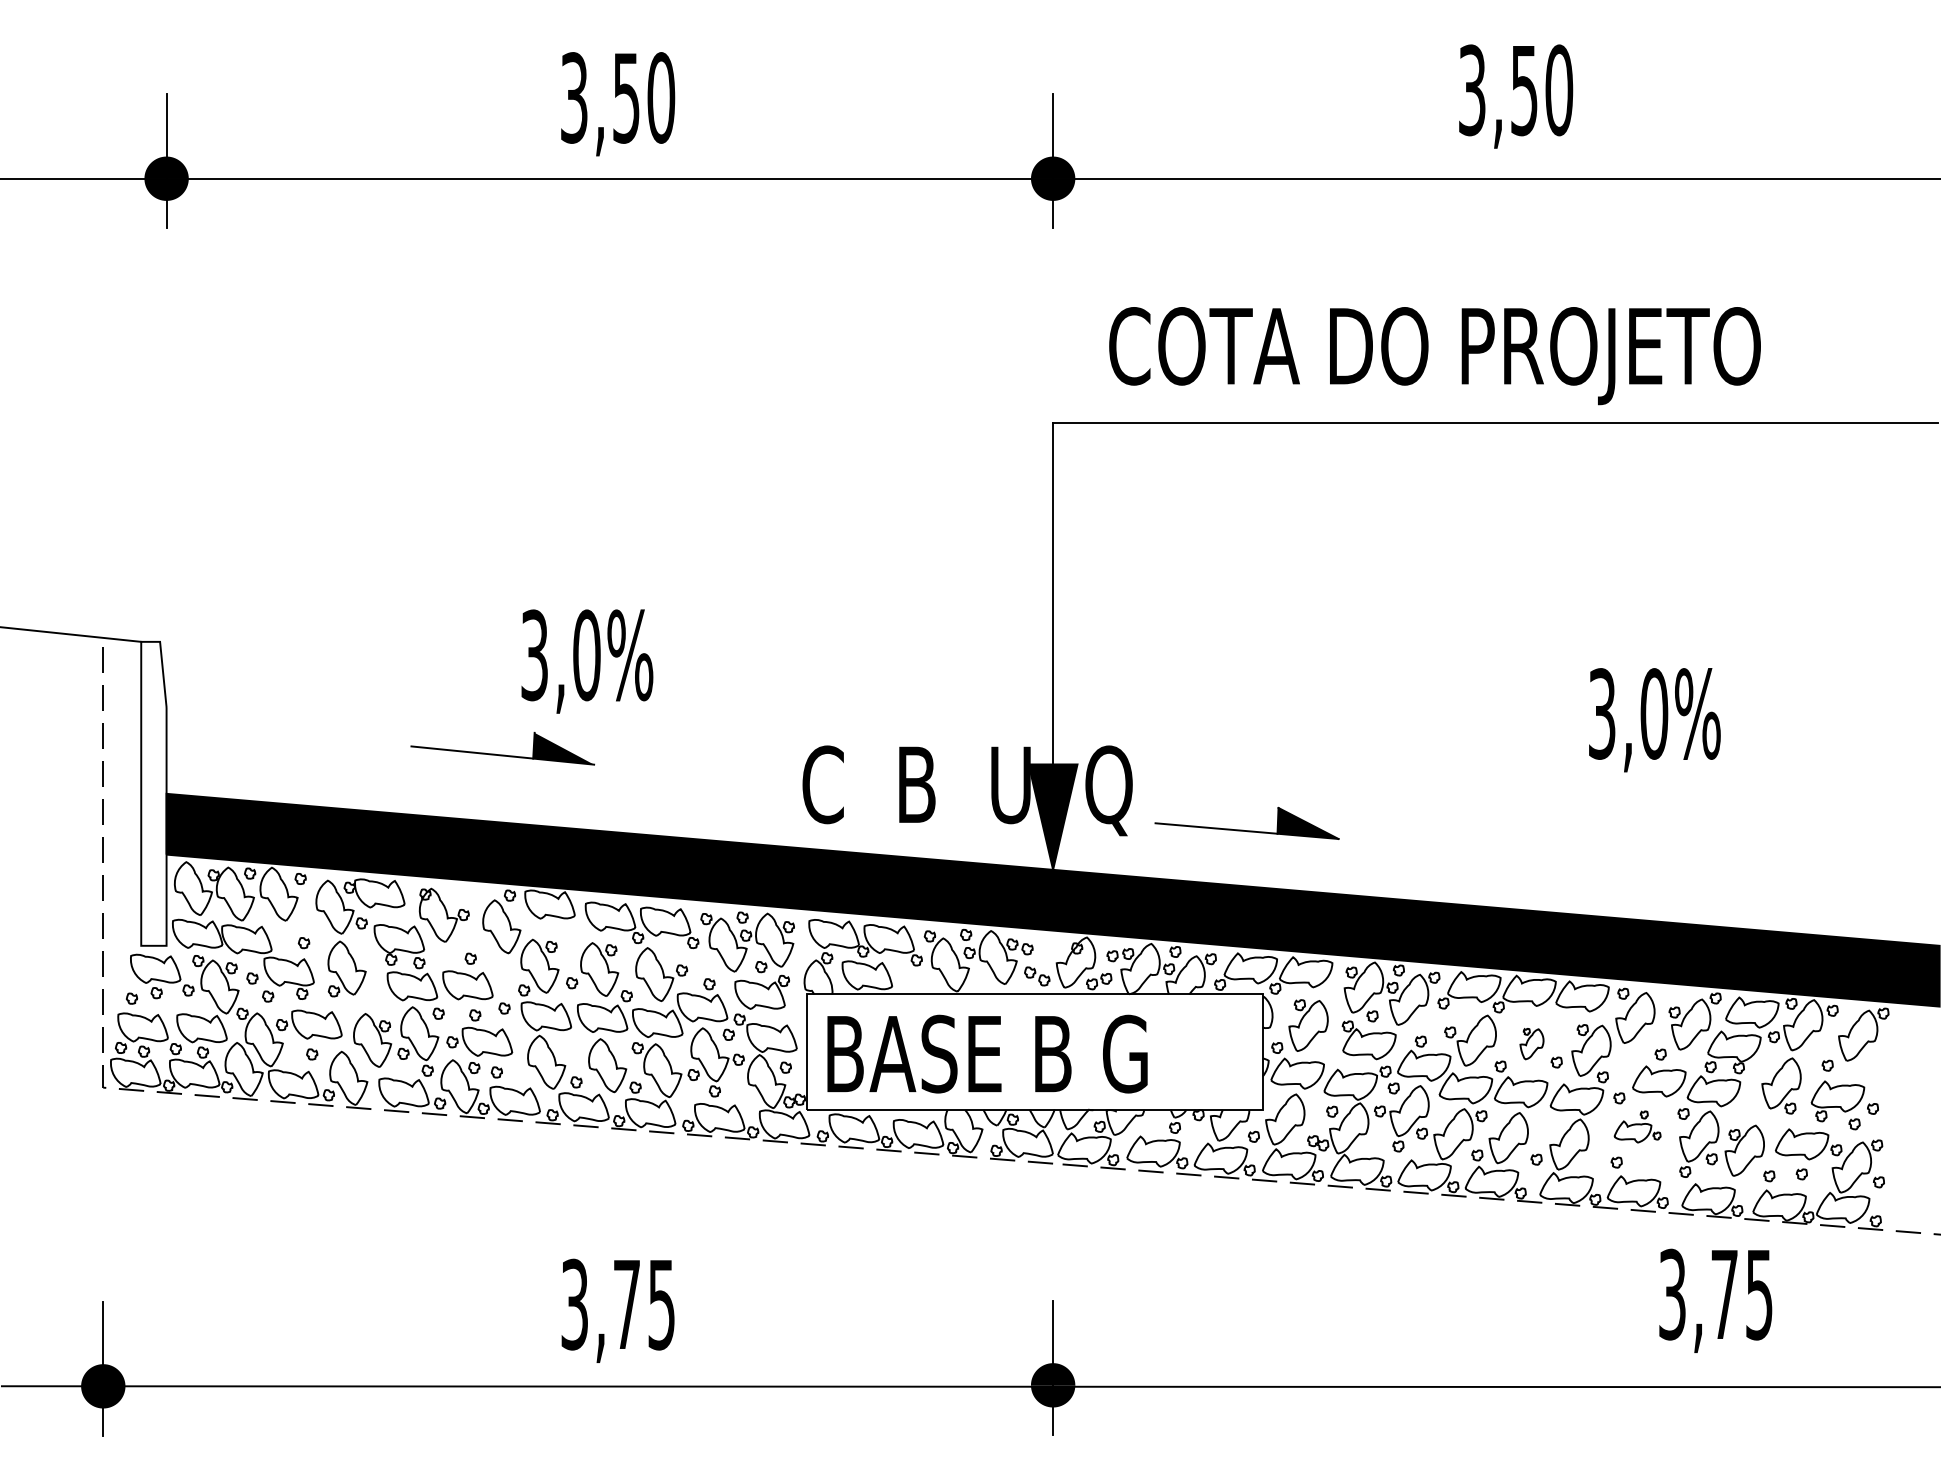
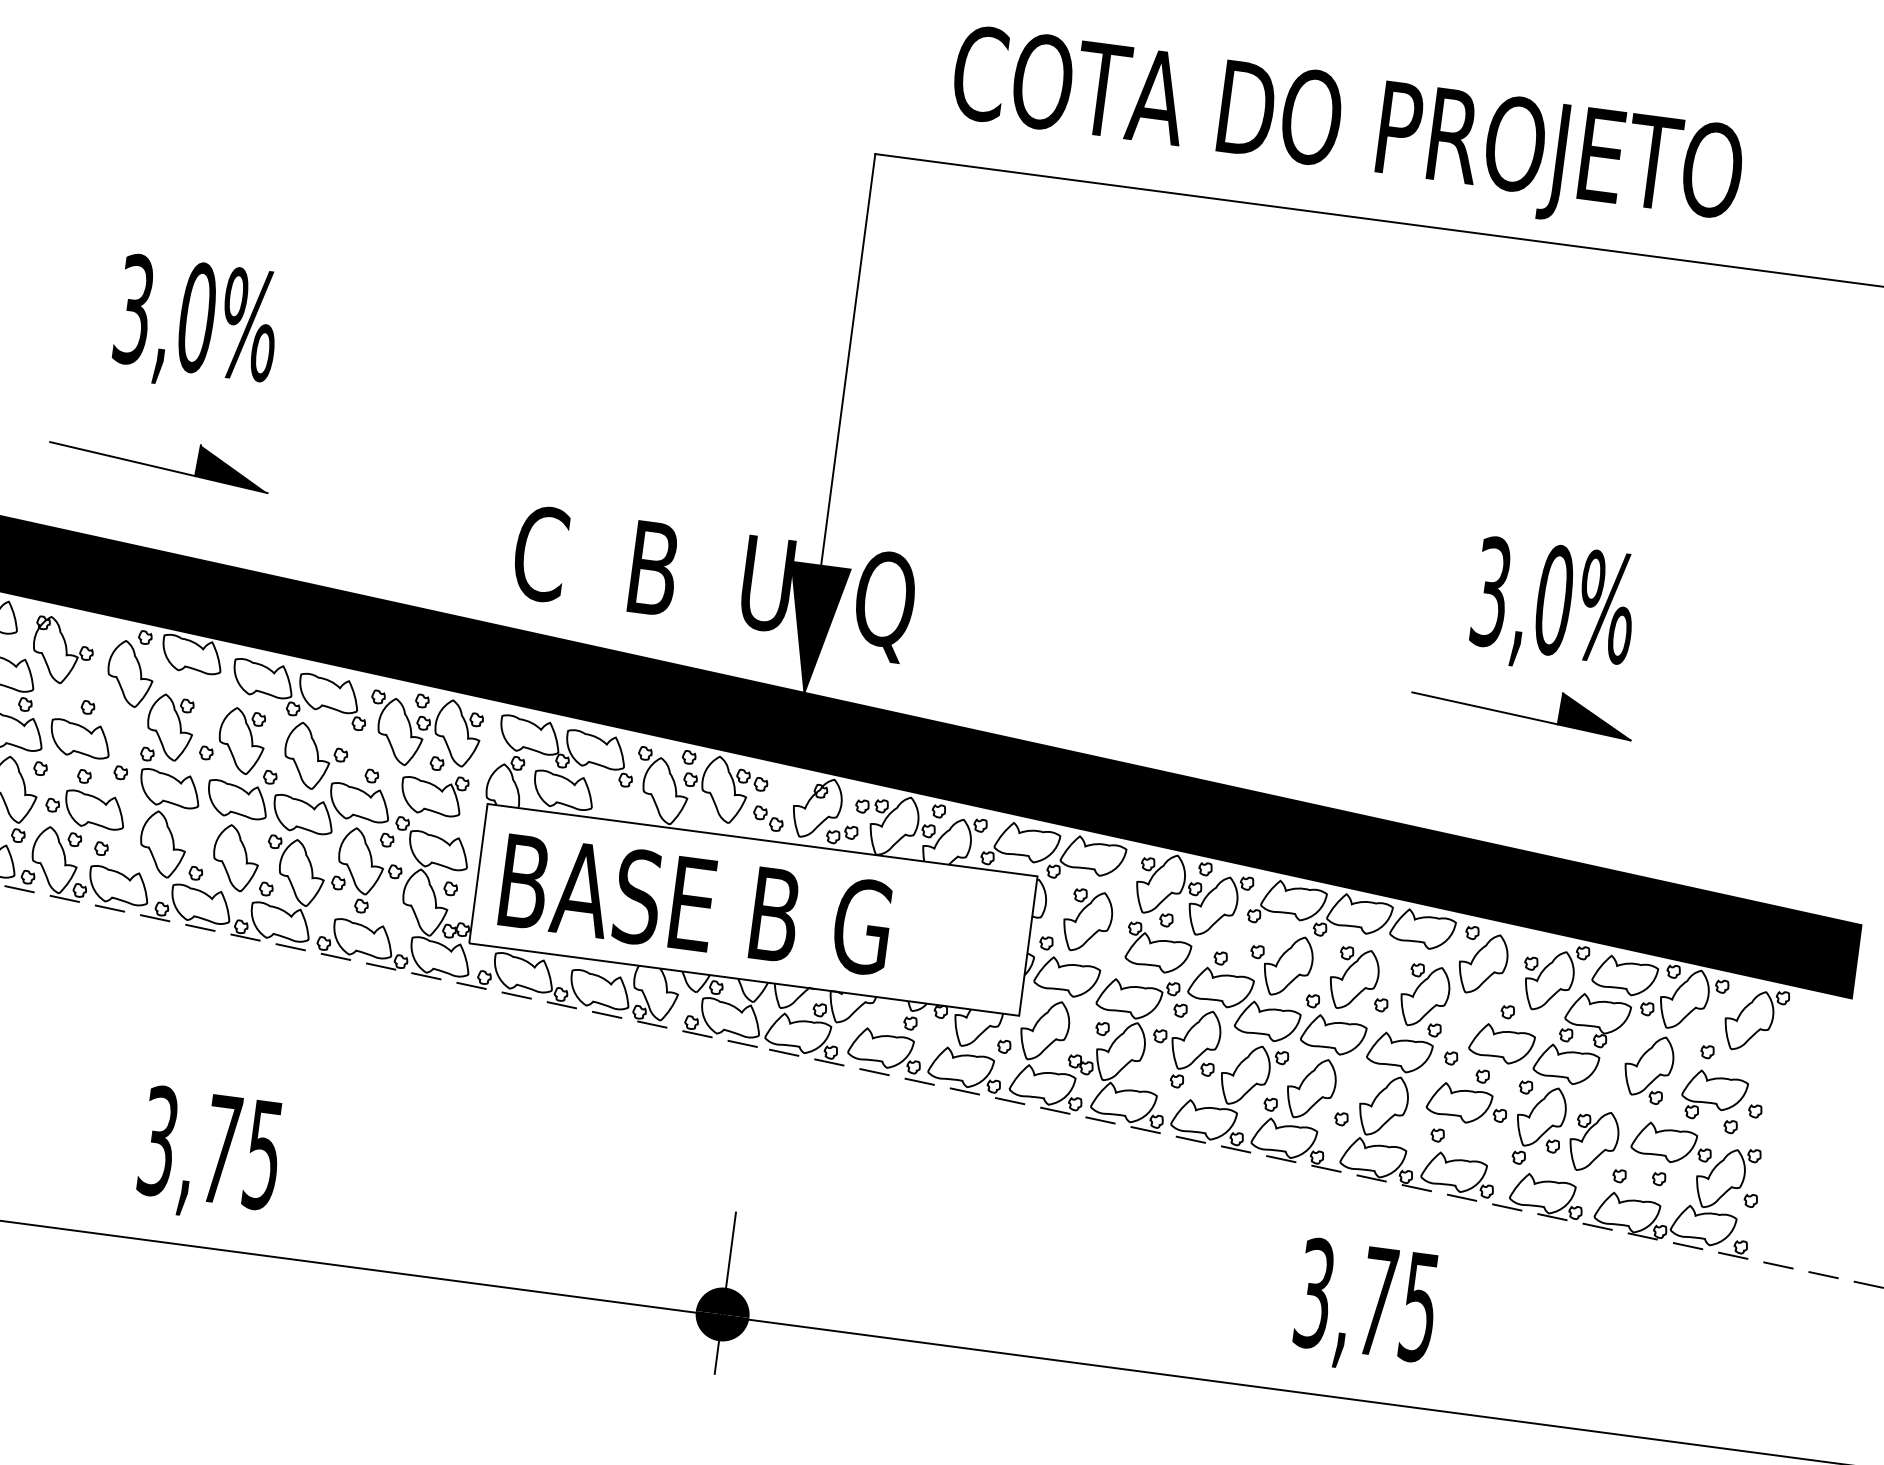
text: (587, 661) -> (196, 325), moved
part: (1243, 829) -> (1517, 713), moved
part: (1531, 1043) -> (1353, 978), size x1.67
part: (1637, 1126) -> (1468, 1095), size x1.43
text: (1715, 1300) -> (1365, 1307), moved

